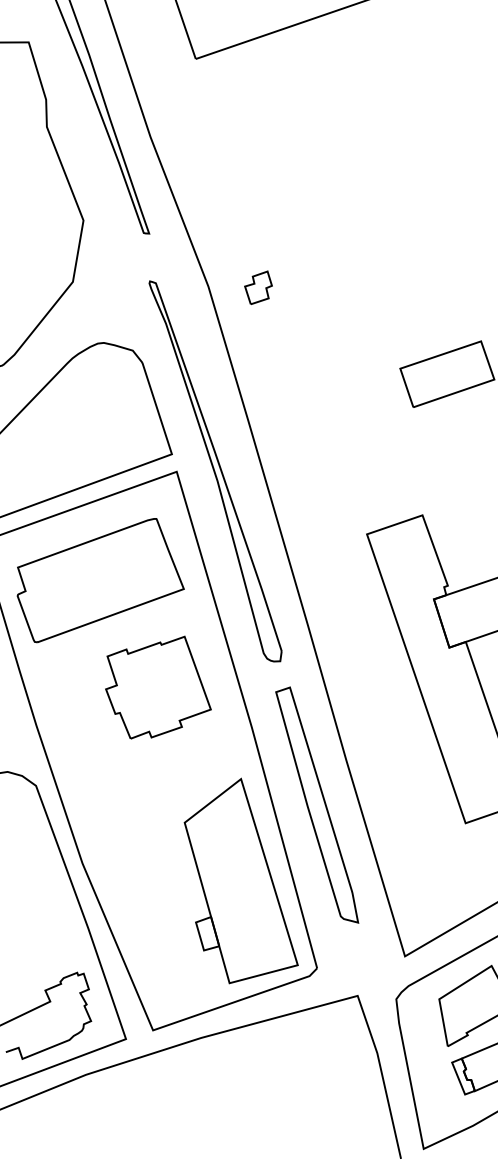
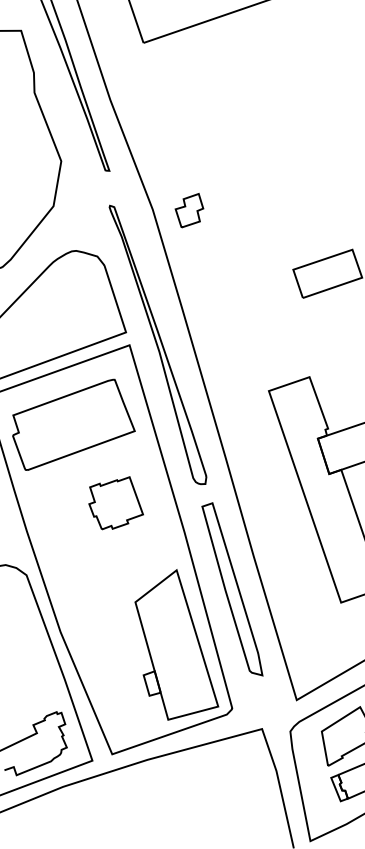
part: (258, 287) -> (189, 210), size x1.4
part: (158, 687) -> (116, 503), size x0.7

